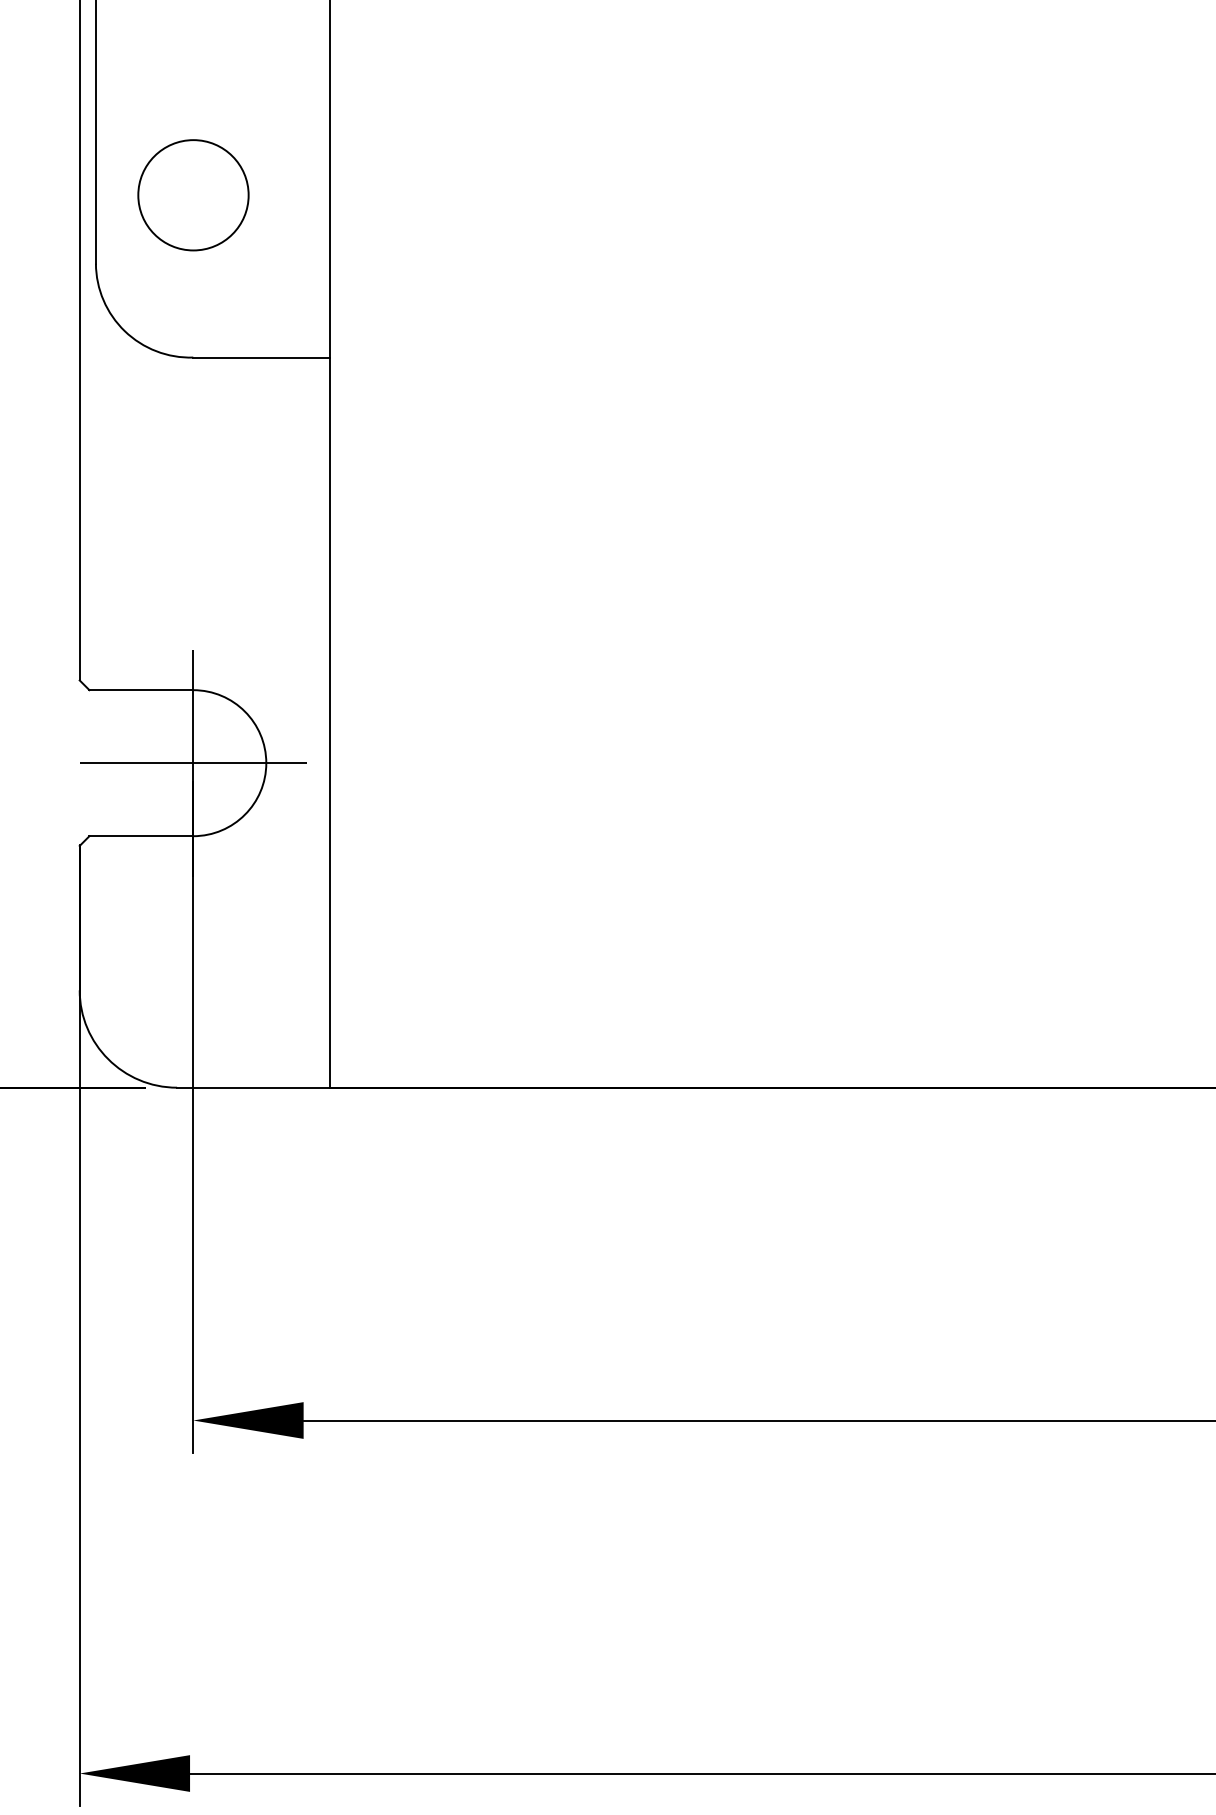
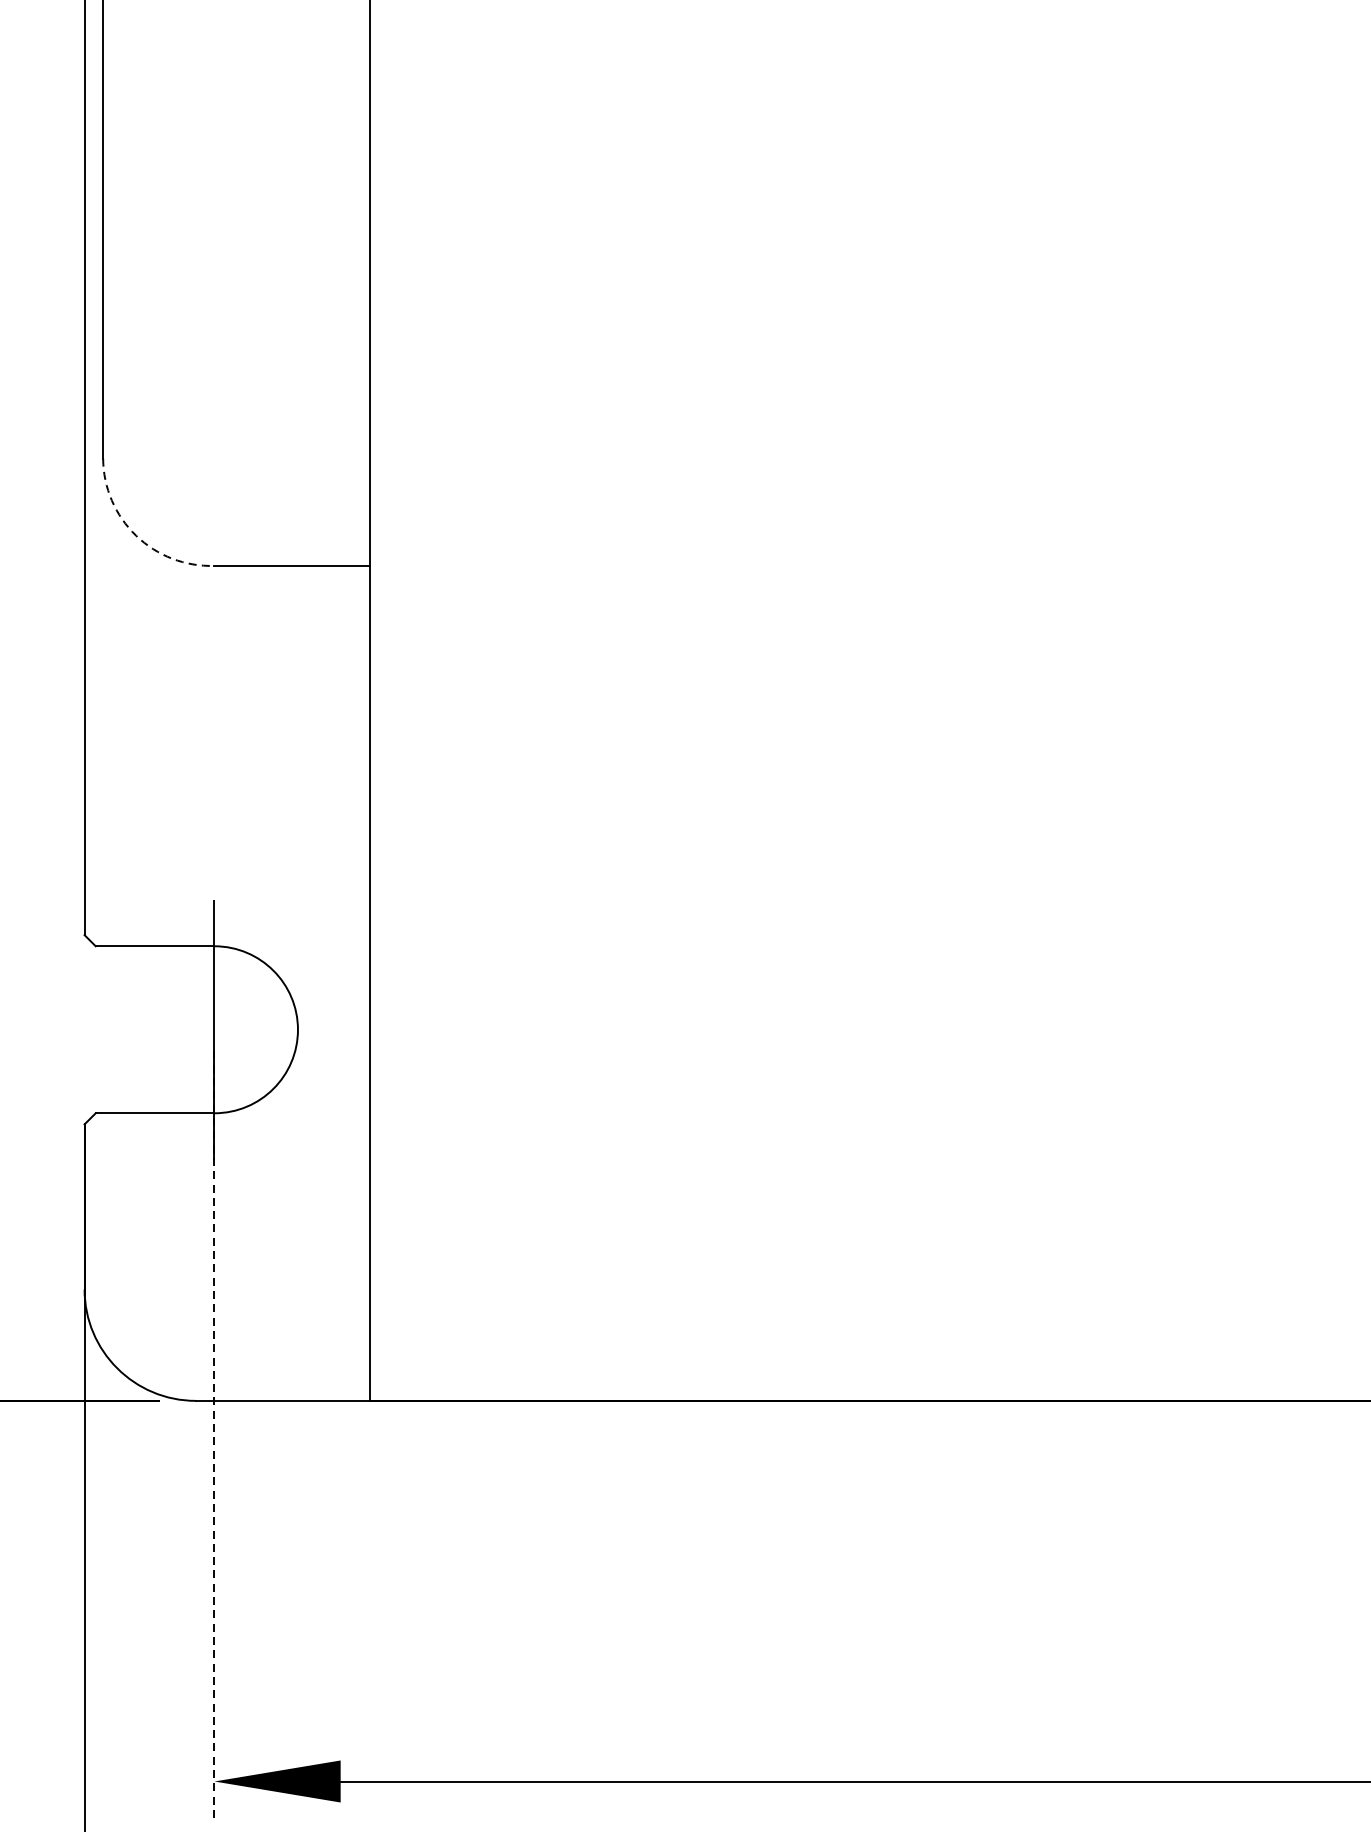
circle: (193, 195) -> (214, 380), removed
arc: (124, 331) -> (135, 536), solid -> dashed
line: (192, 763) -> (213, 1030), removed
line: (193, 1118) -> (214, 1436), solid -> dashed

